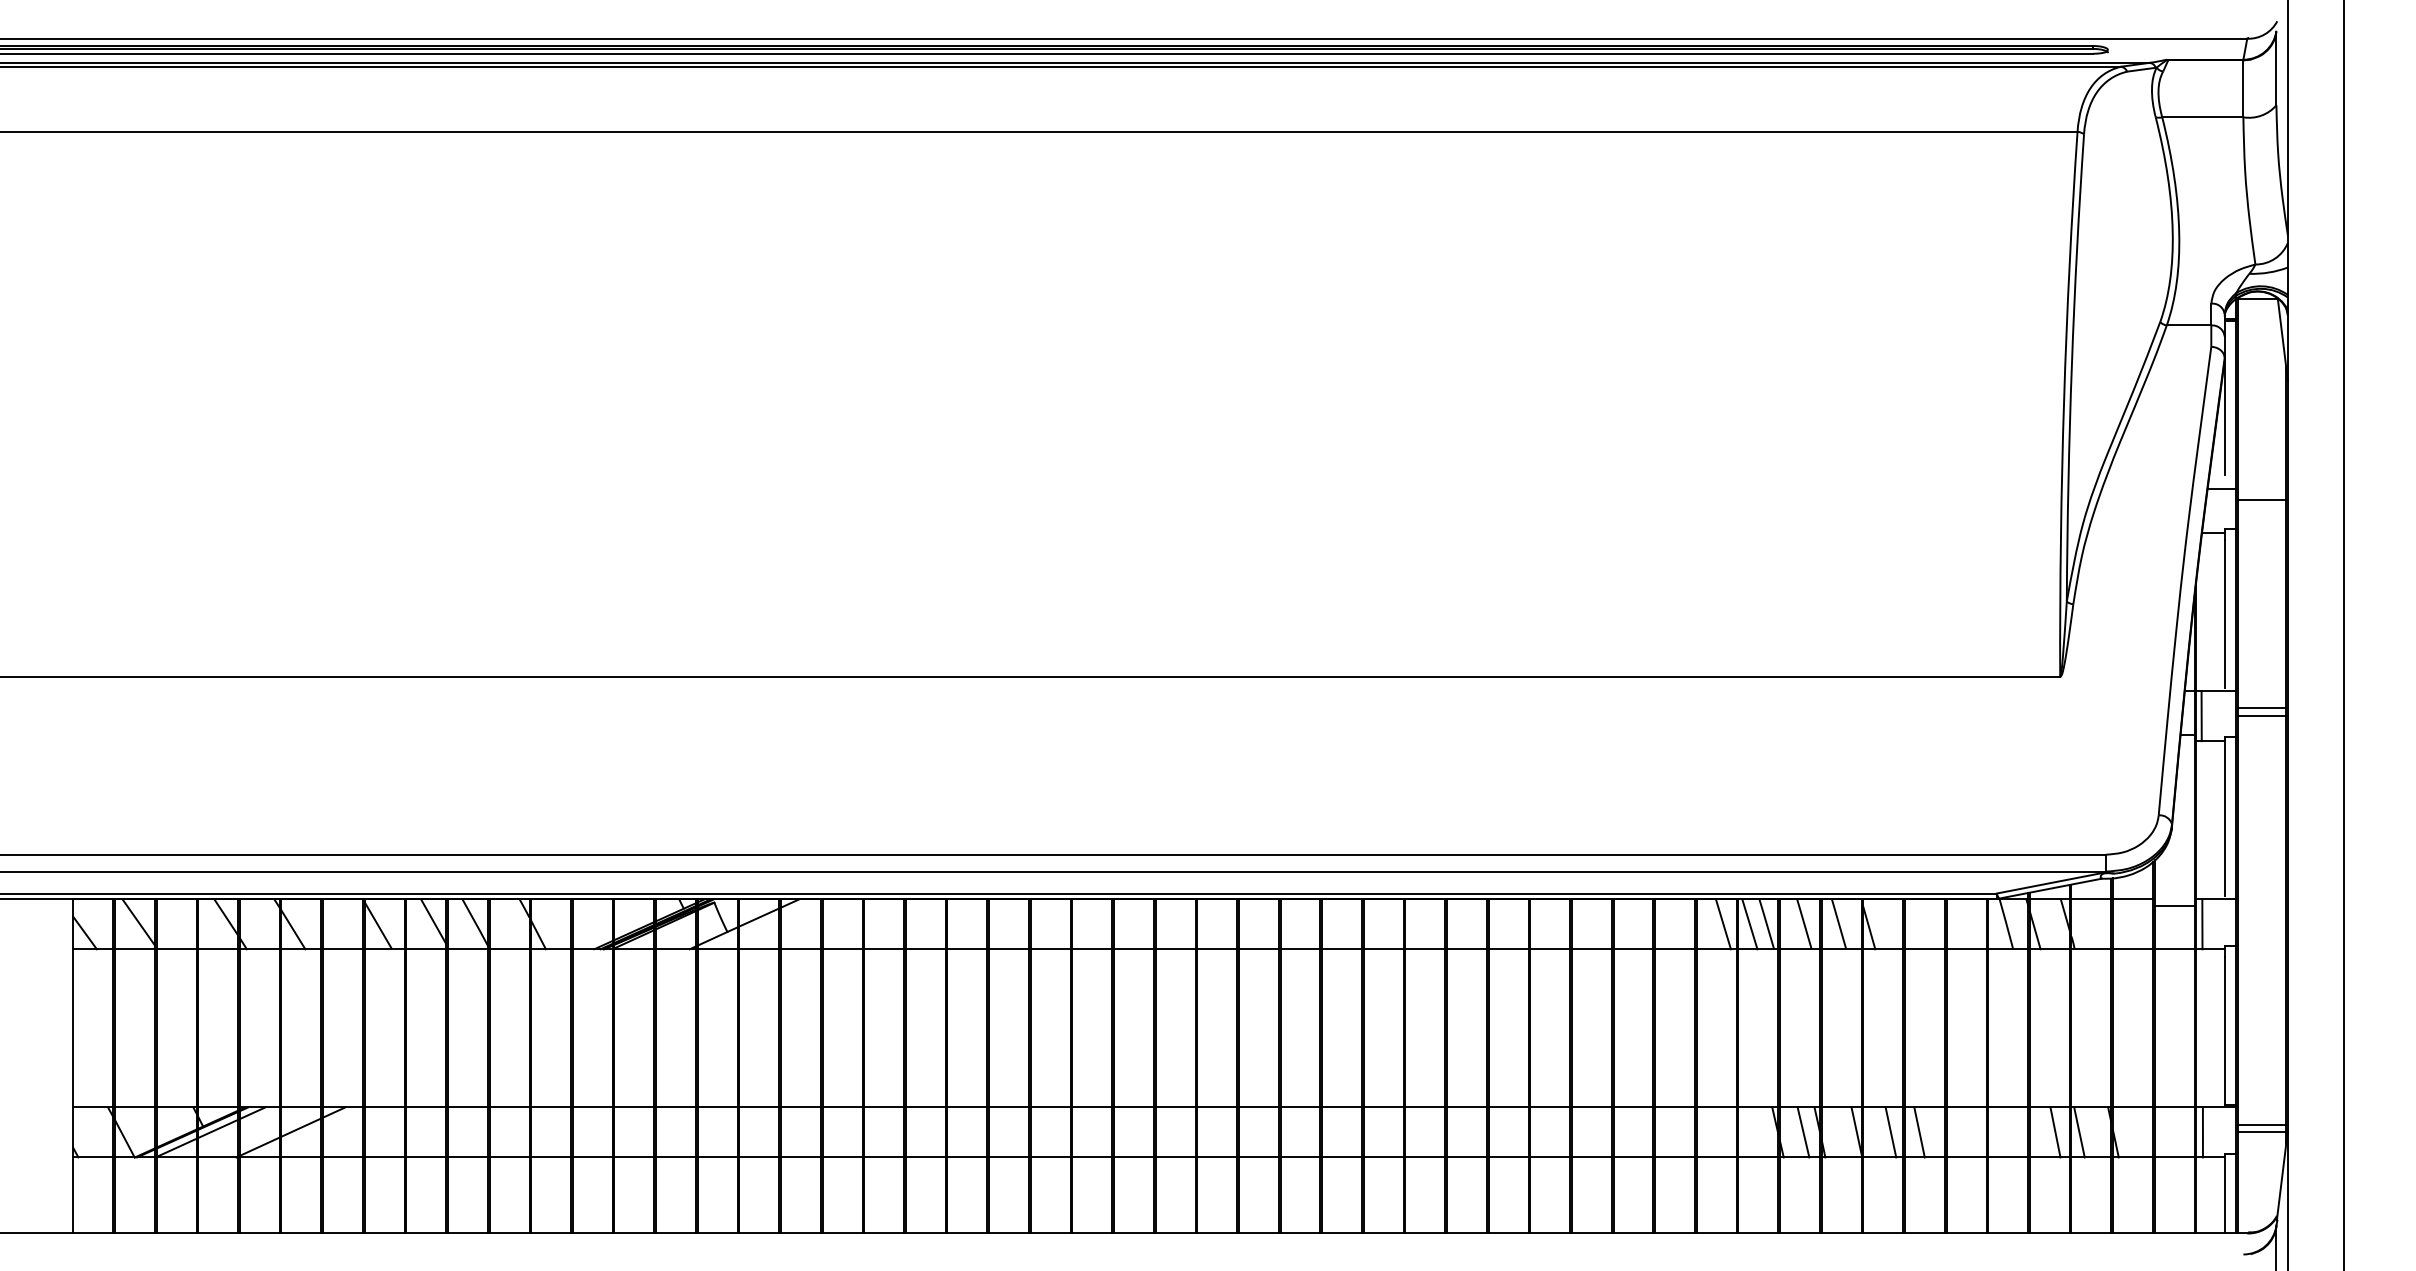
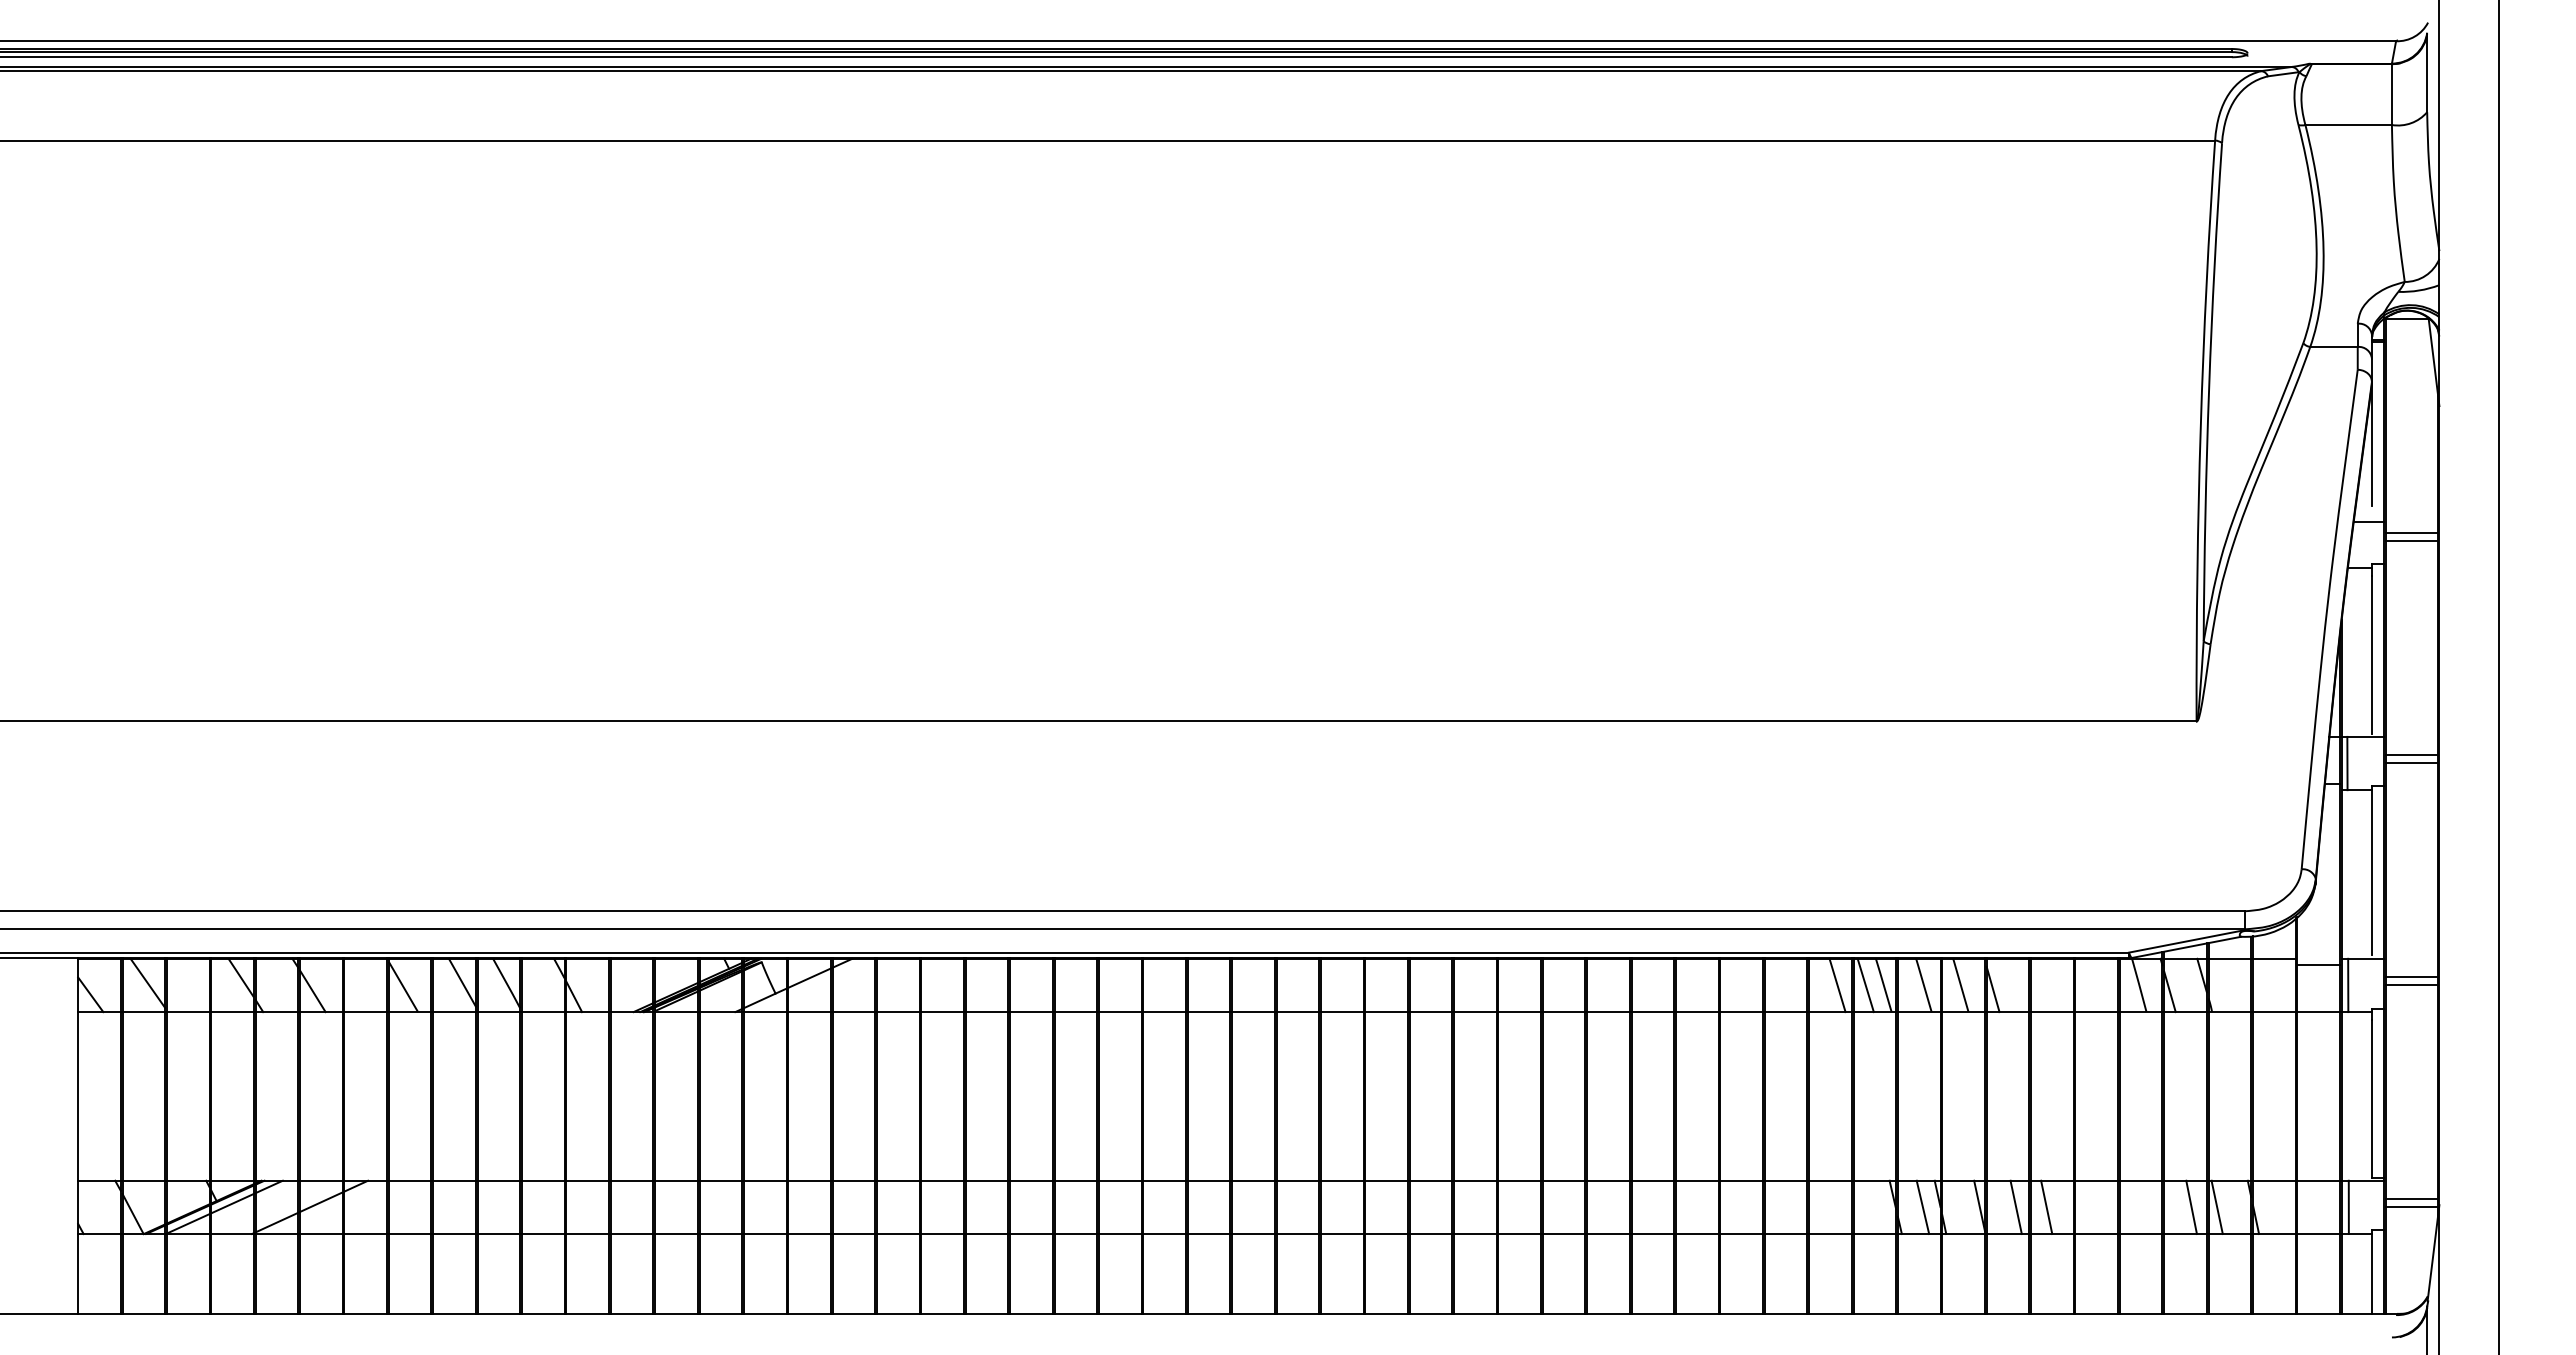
line: (2261, 507) -> (2411, 541), added
line: (2261, 916) -> (2411, 977), added
line: (2261, 924) -> (2411, 985), added

